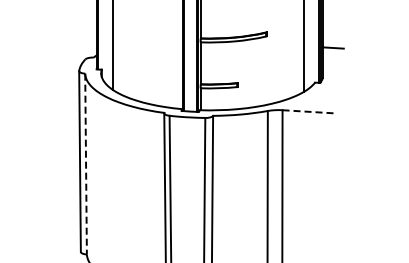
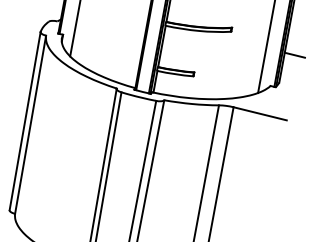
line: (310, 111) -> (260, 113), dashed -> solid
line: (86, 164) -> (30, 125), dashed -> solid

